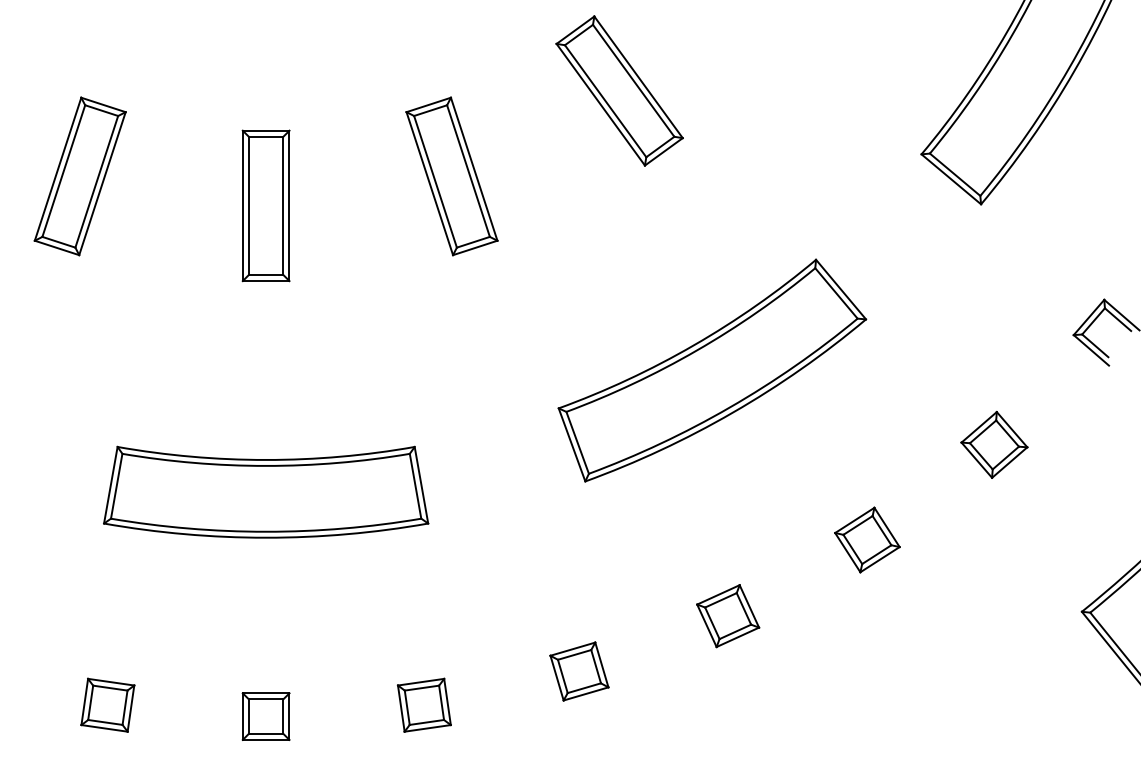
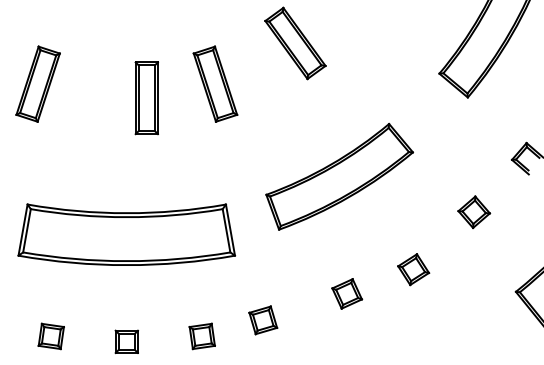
part: (265, 206) -> (146, 98), moved
part: (265, 491) -> (126, 234), size x1.4
part: (867, 539) -> (413, 269), moved
part: (579, 671) -> (263, 320), moved

